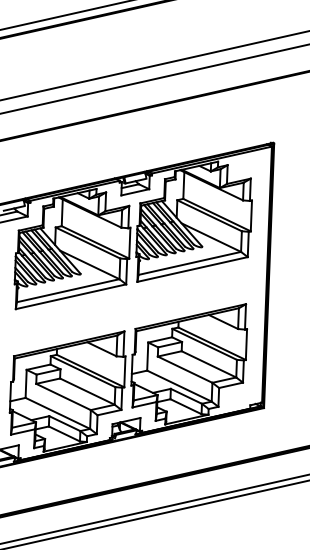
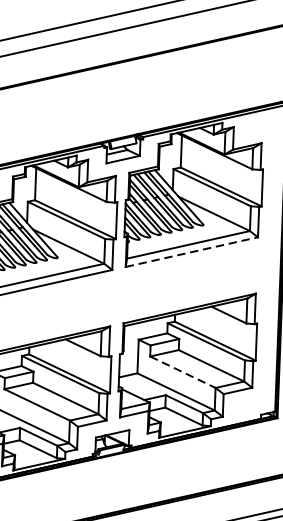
line: (192, 269) -> (191, 252), solid -> dashed
line: (185, 369) -> (183, 371), solid -> dashed

